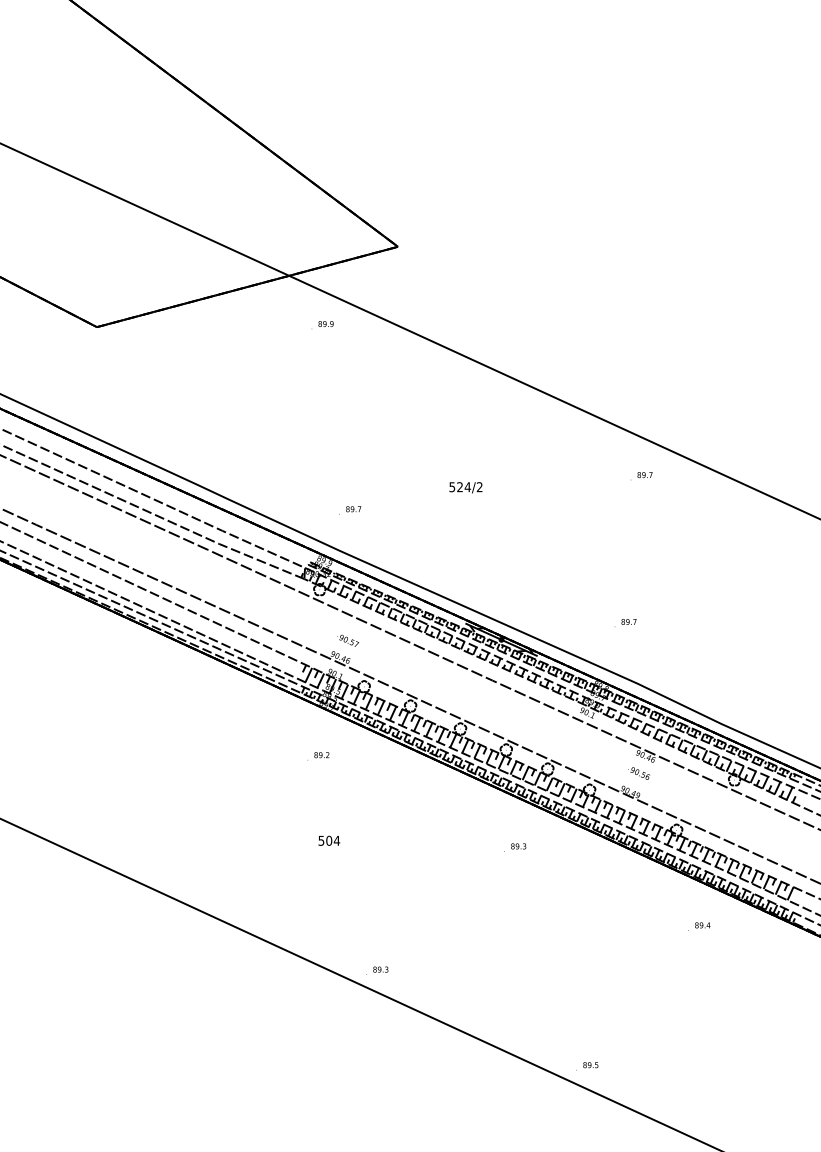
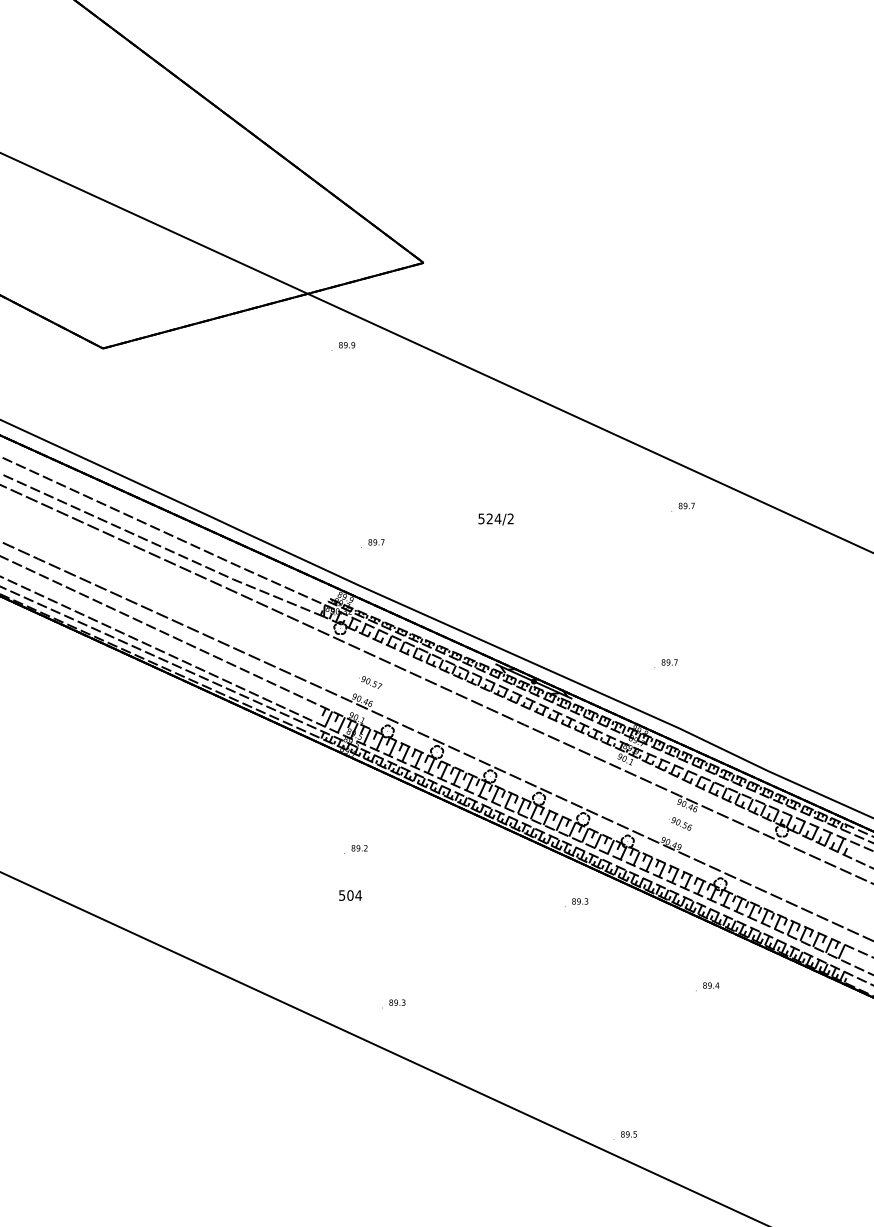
text: (318, 756) -> (355, 849), moved
text: (515, 847) -> (576, 902), moved
text: (699, 926) -> (707, 986), moved
text: (377, 970) -> (393, 1003), moved

